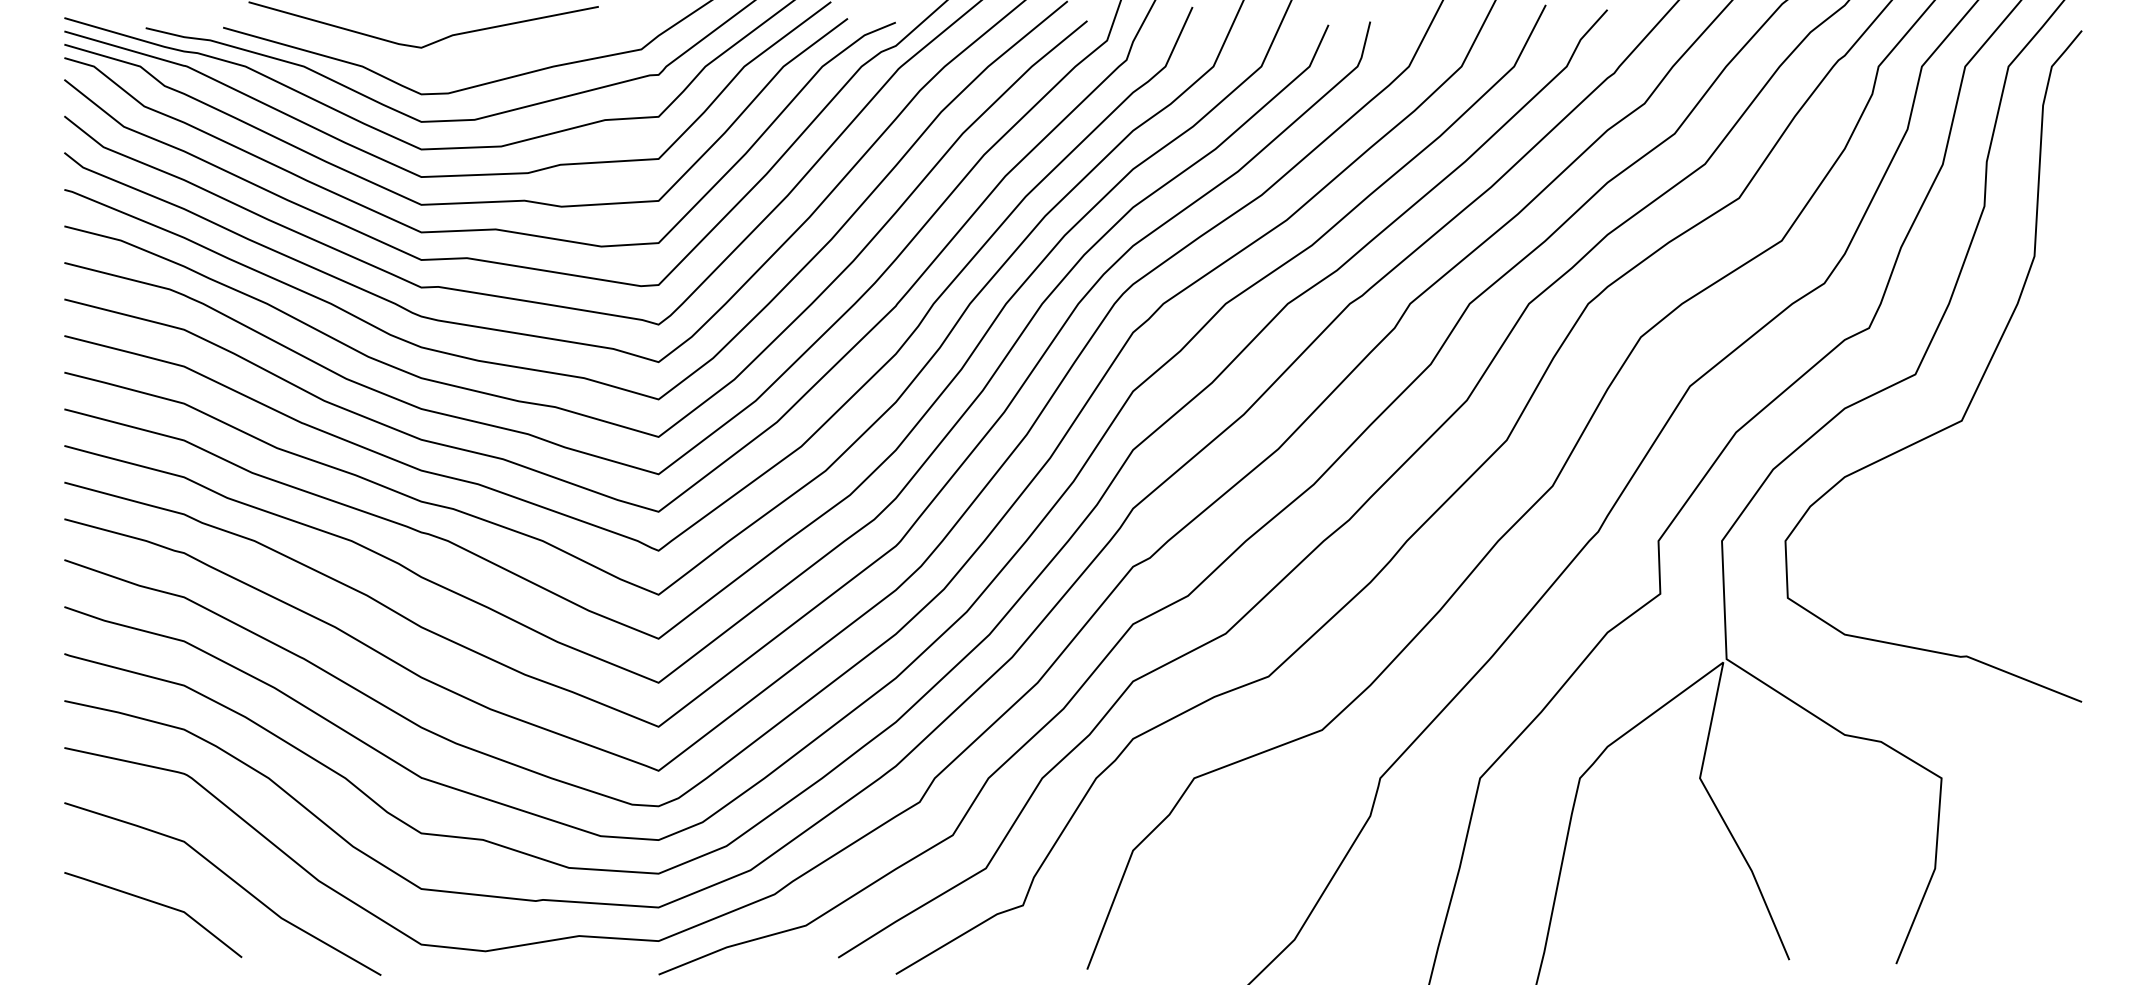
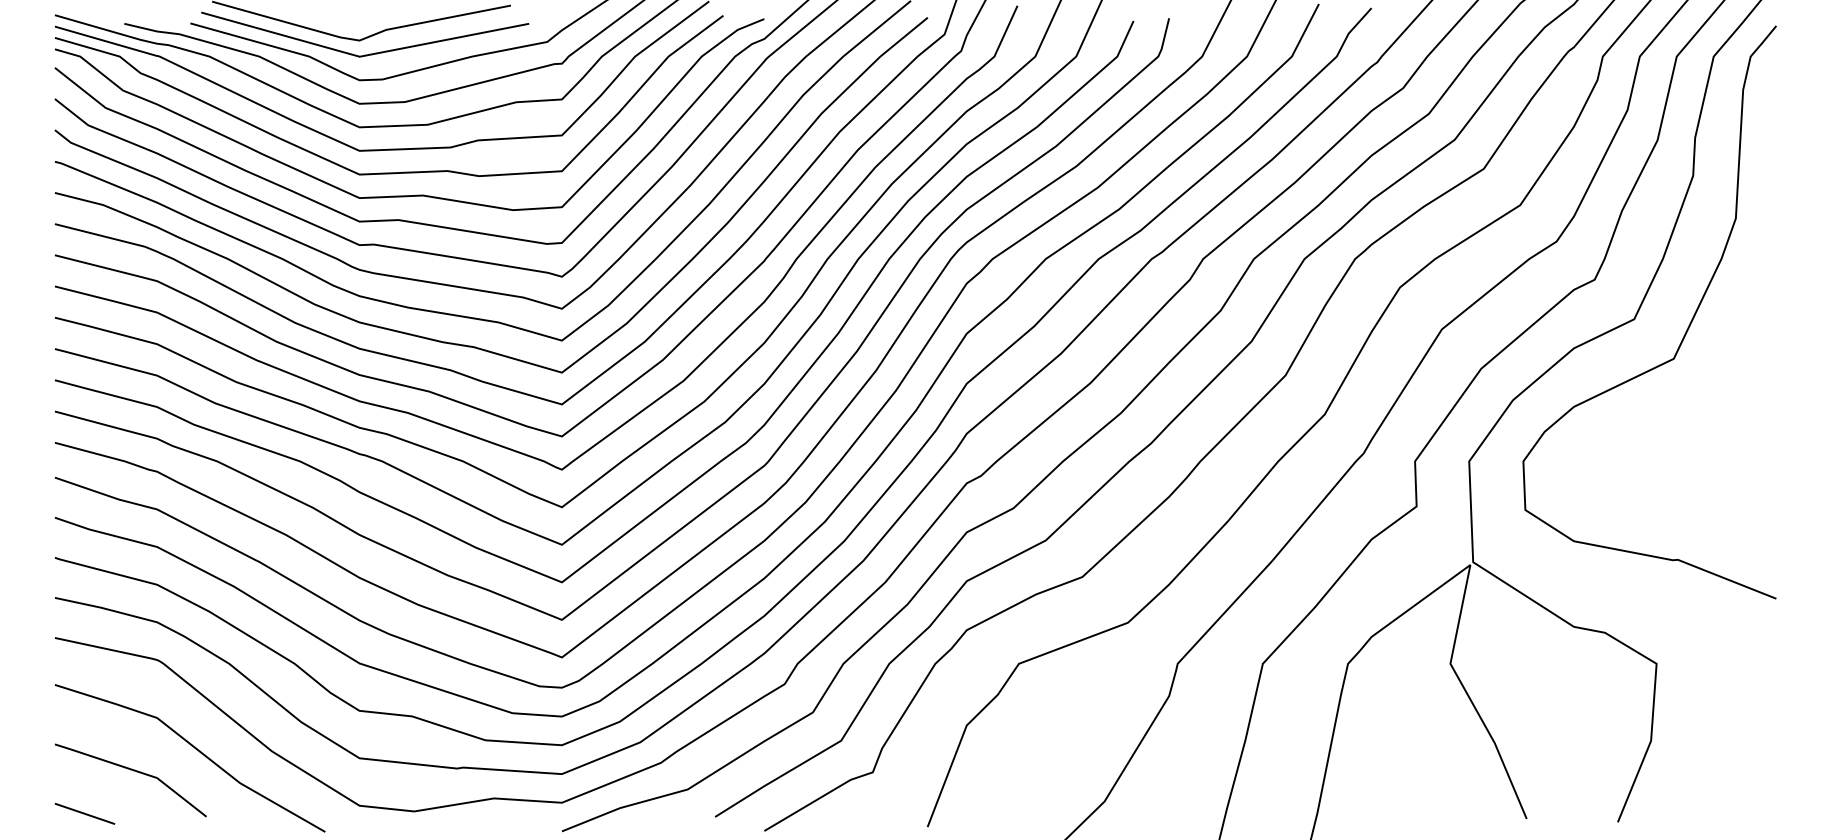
line: (431, 63) -> (368, 53), added
line: (99, 953) -> (84, 813), added

